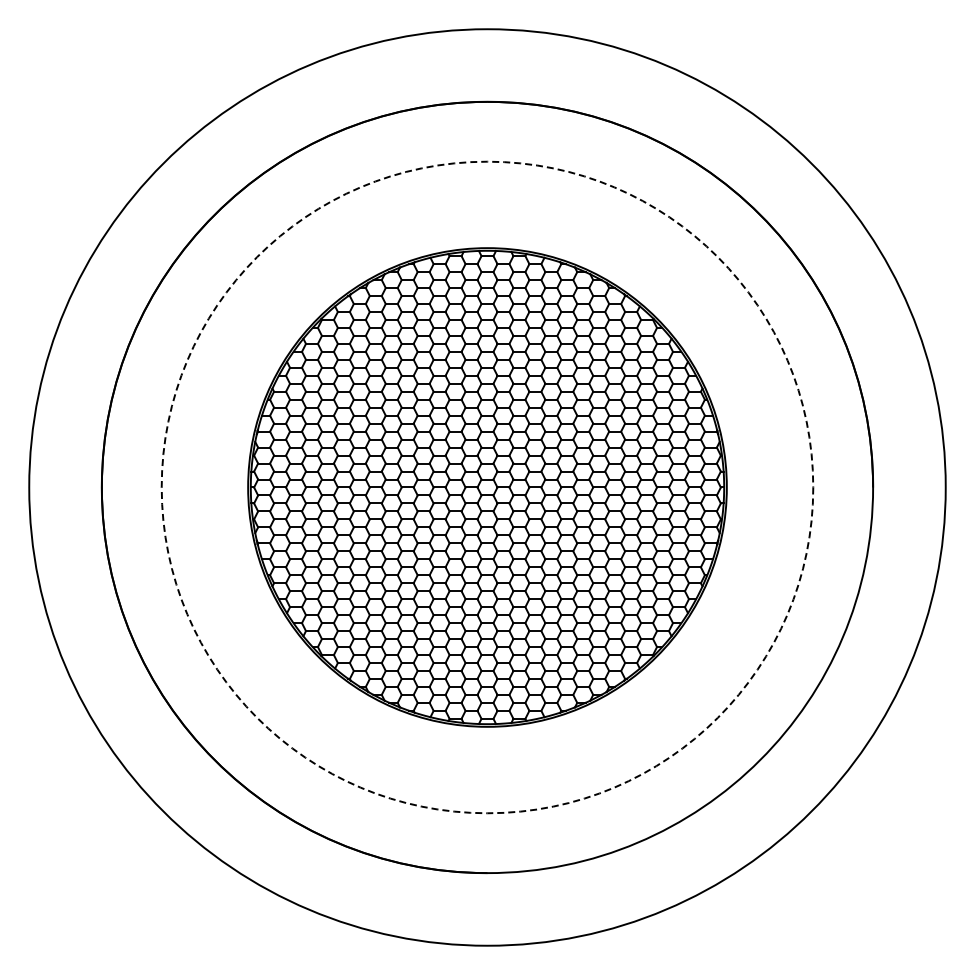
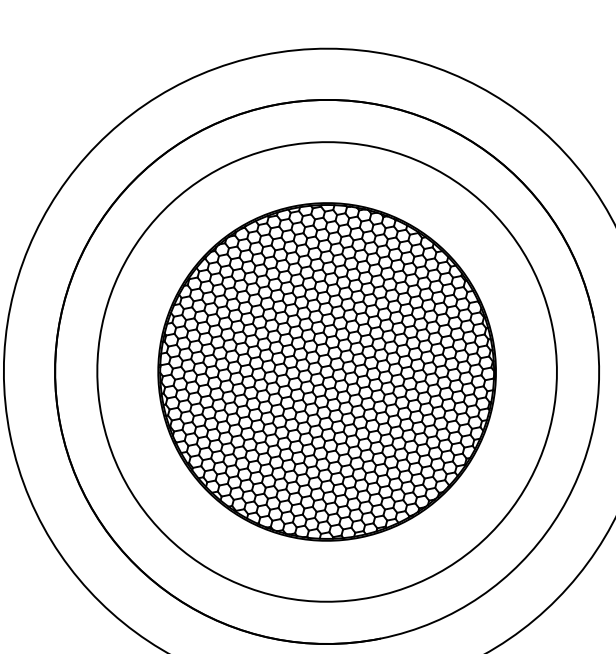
circle: (487, 487) -> (327, 371), dashed -> solid

